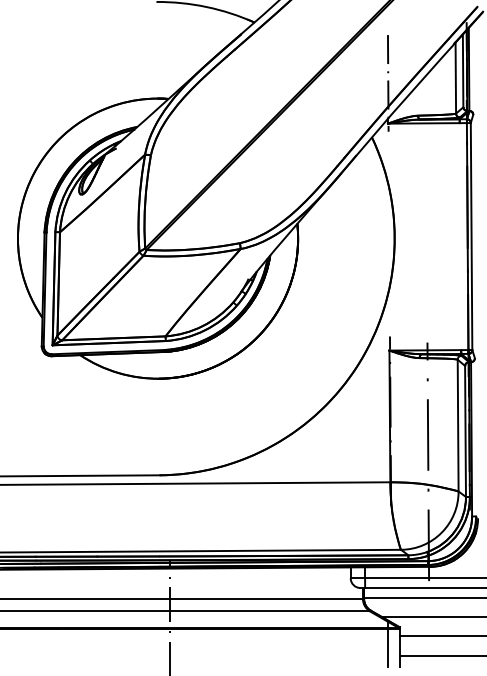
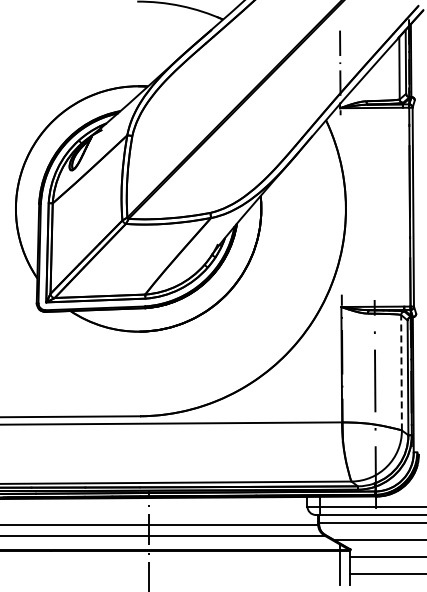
line: (458, 425) -> (401, 372), solid -> dashed

